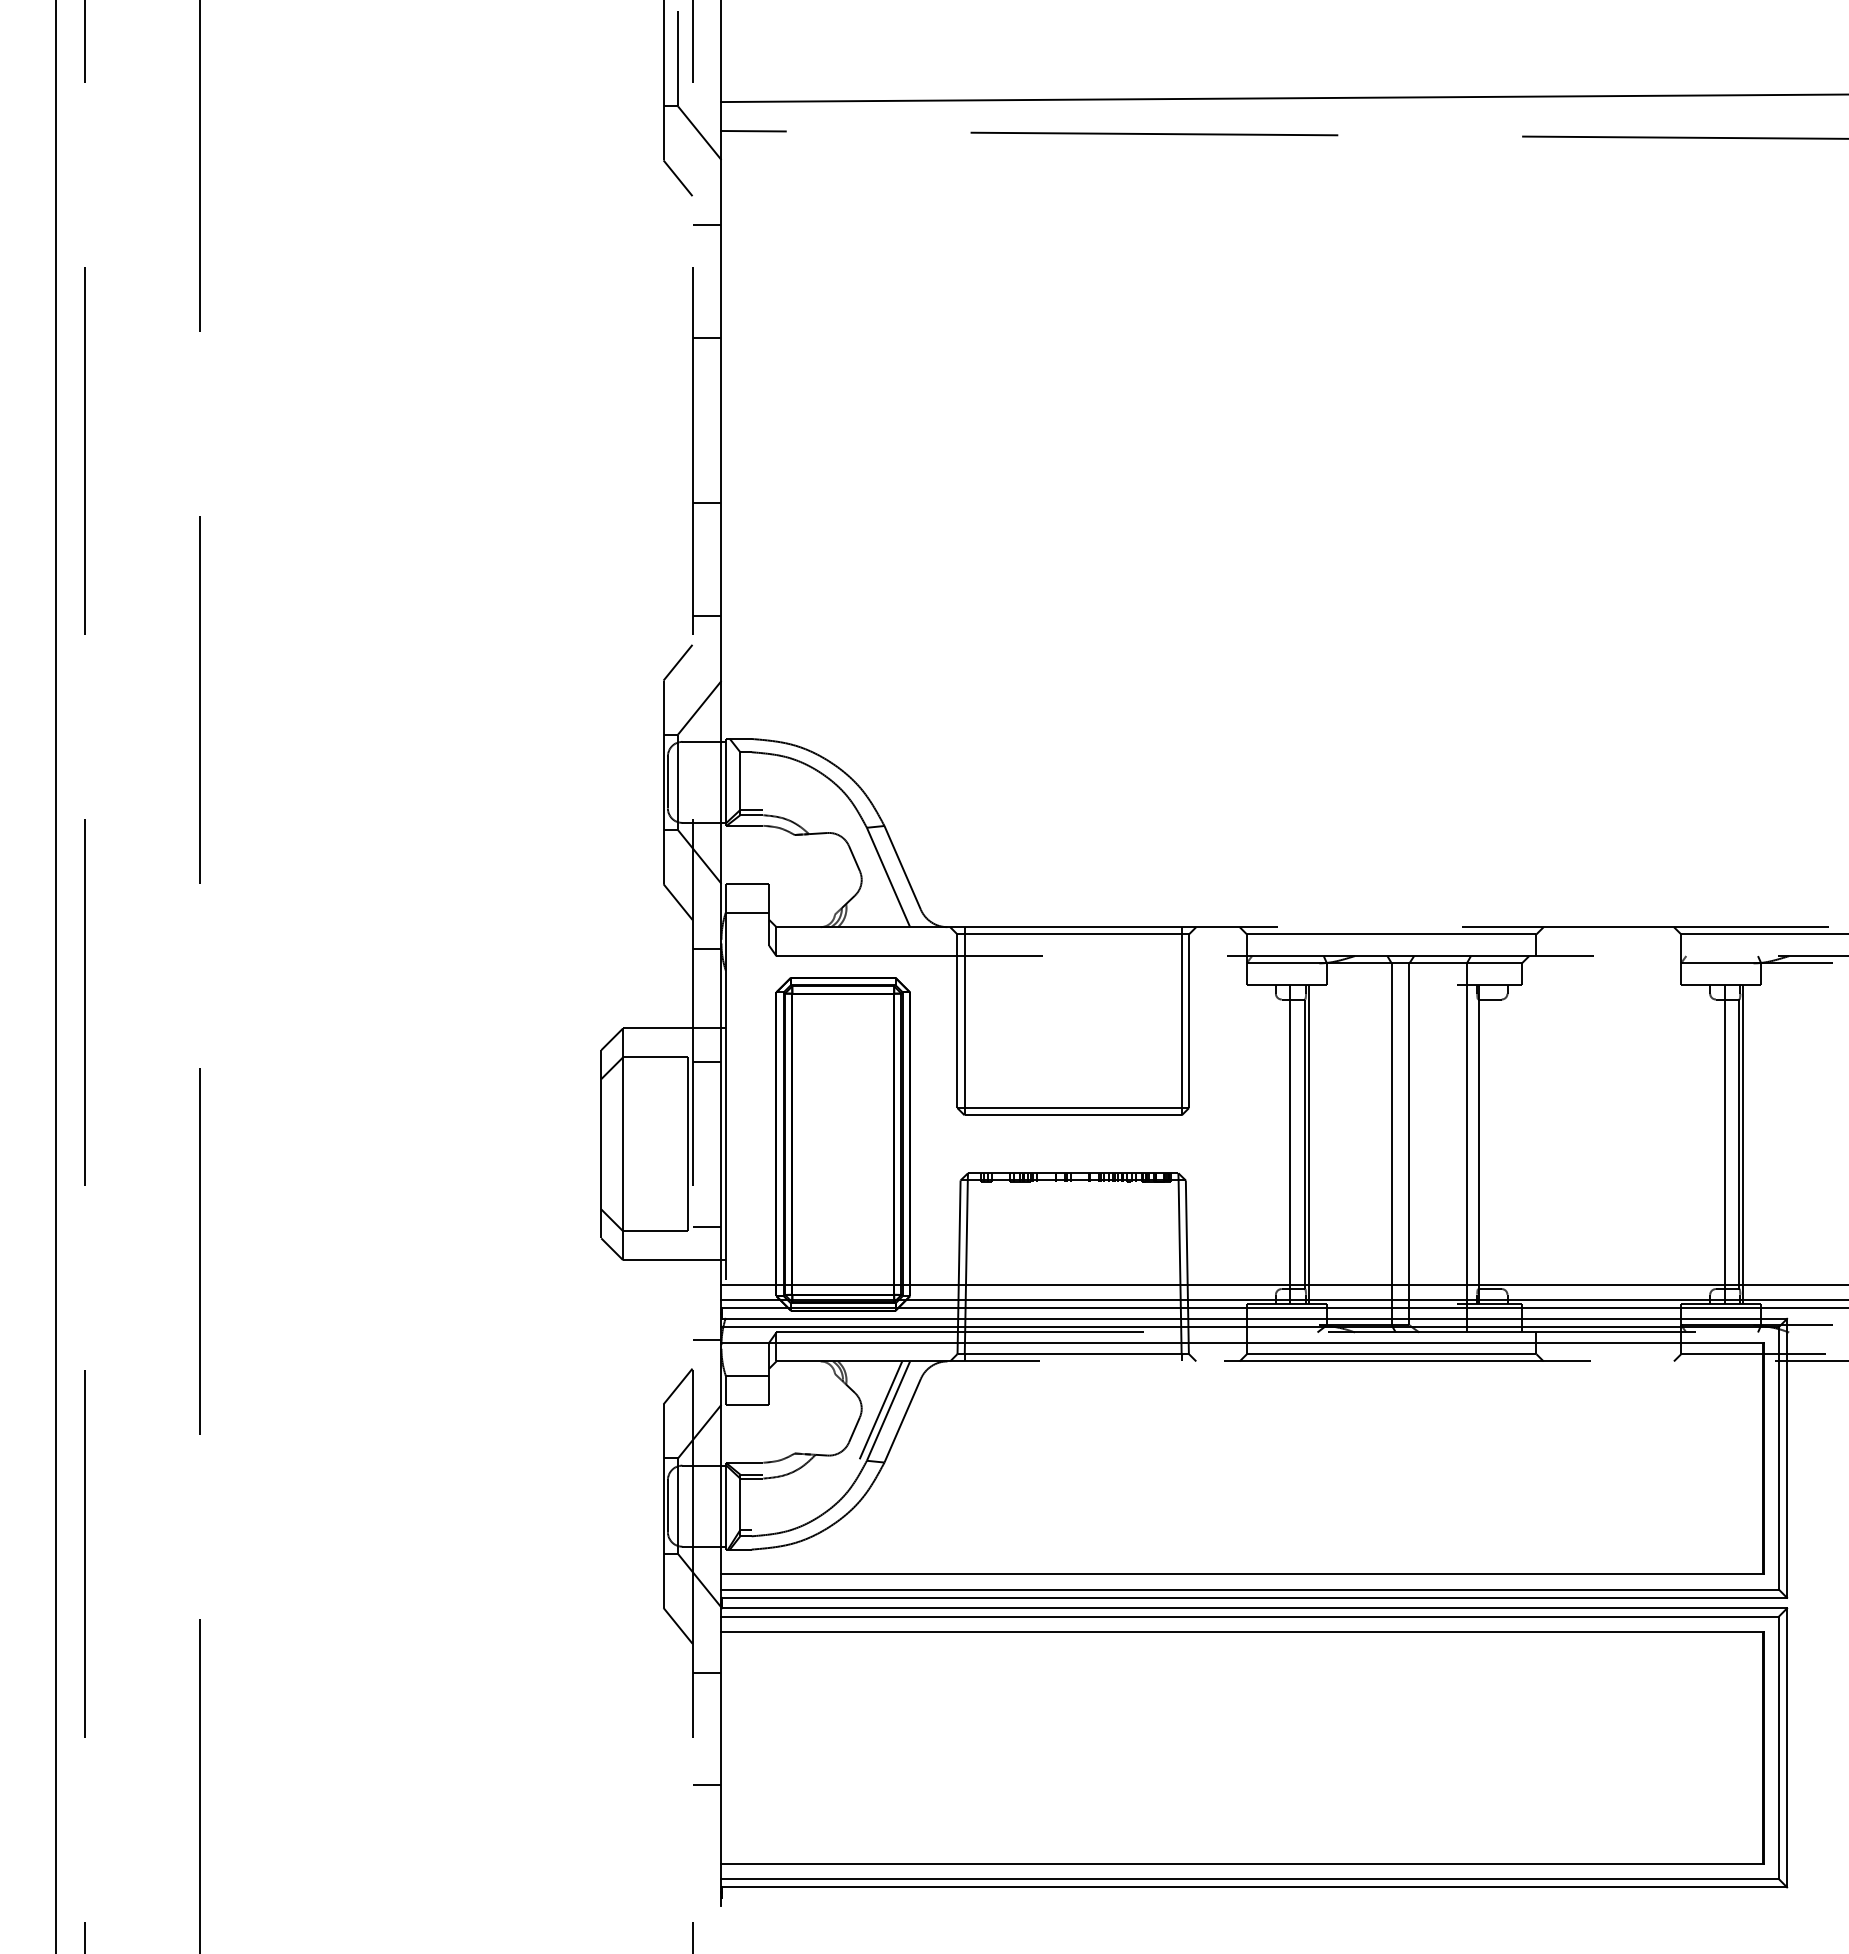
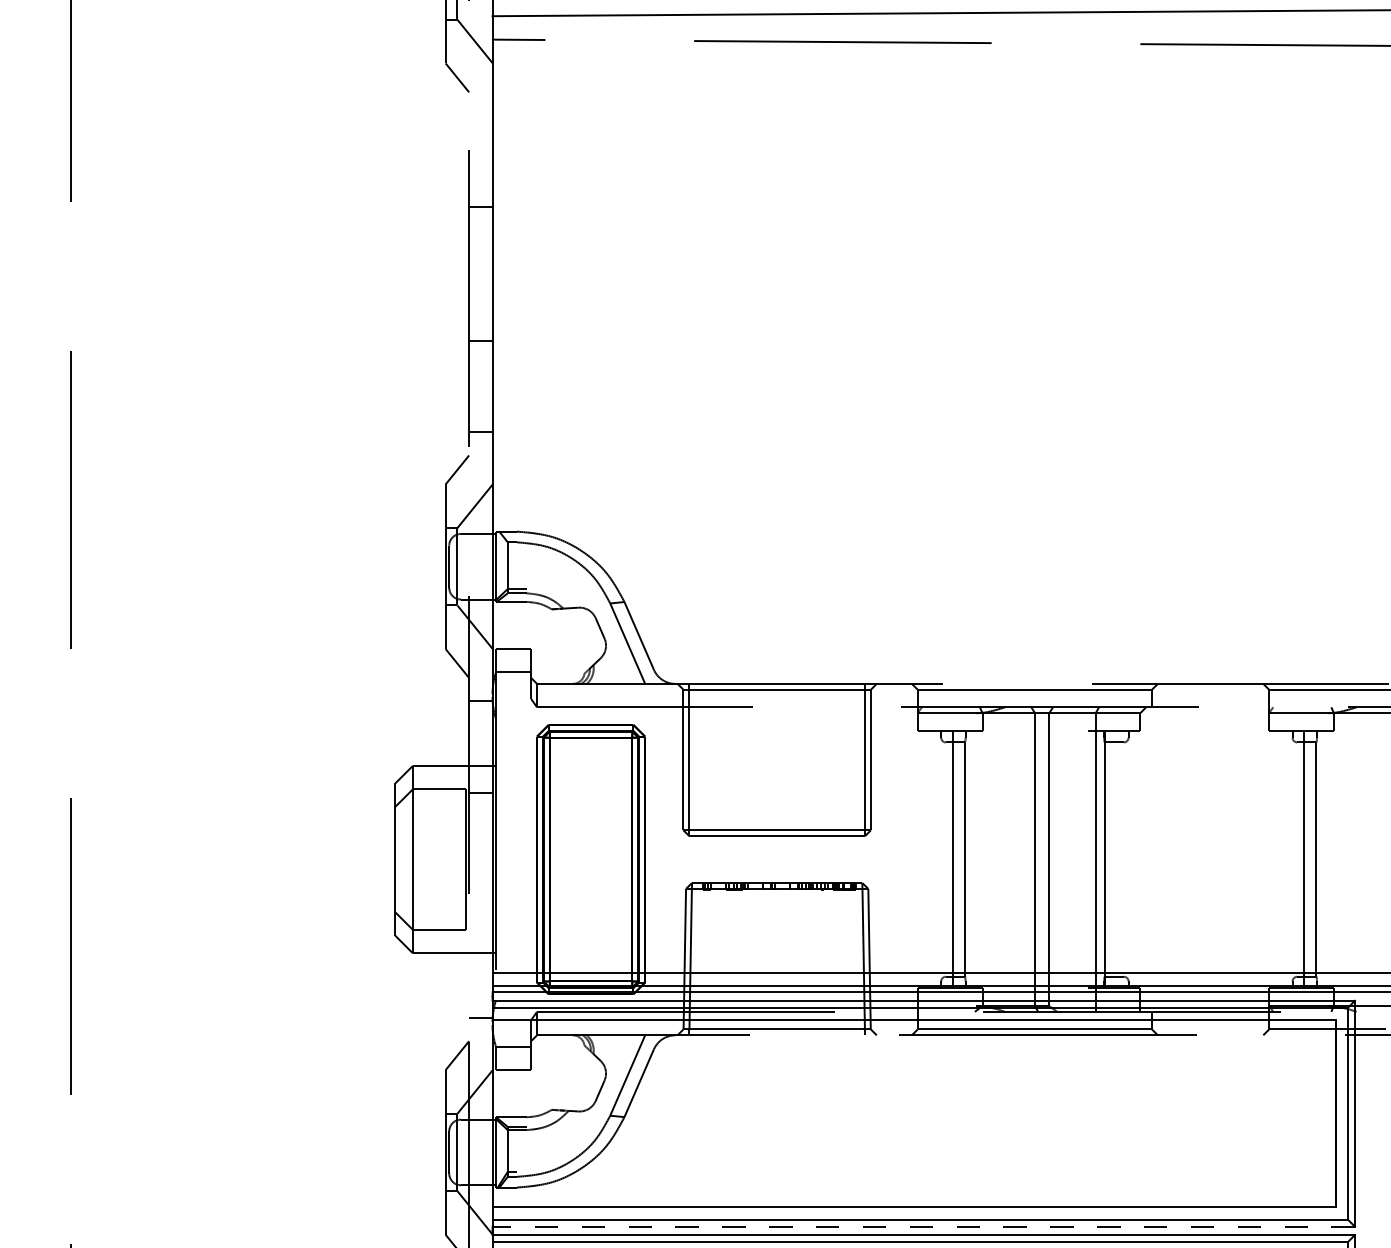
line: (706, 225) -> (480, 116), removed
line: (1309, 1144) -> (968, 859), removed
line: (1743, 1144) -> (1319, 859), removed
line: (706, 1226) -> (480, 926), removed
line: (880, 1410) -> (621, 1075), removed
line: (1254, 1597) -> (923, 1226), solid -> dashed

